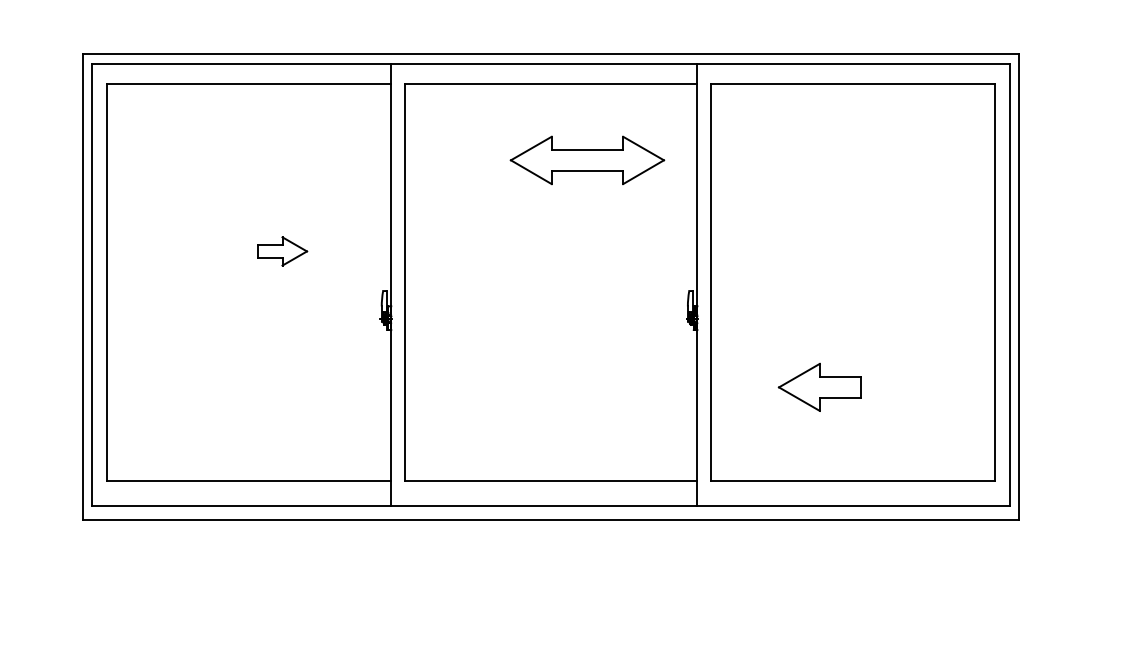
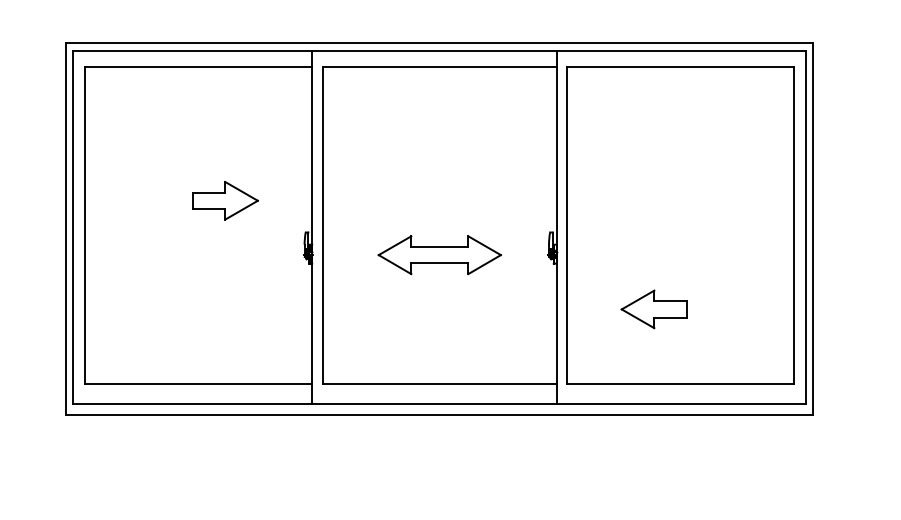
part: (587, 160) -> (439, 255), moved
part: (282, 250) -> (225, 200), size x1.67

